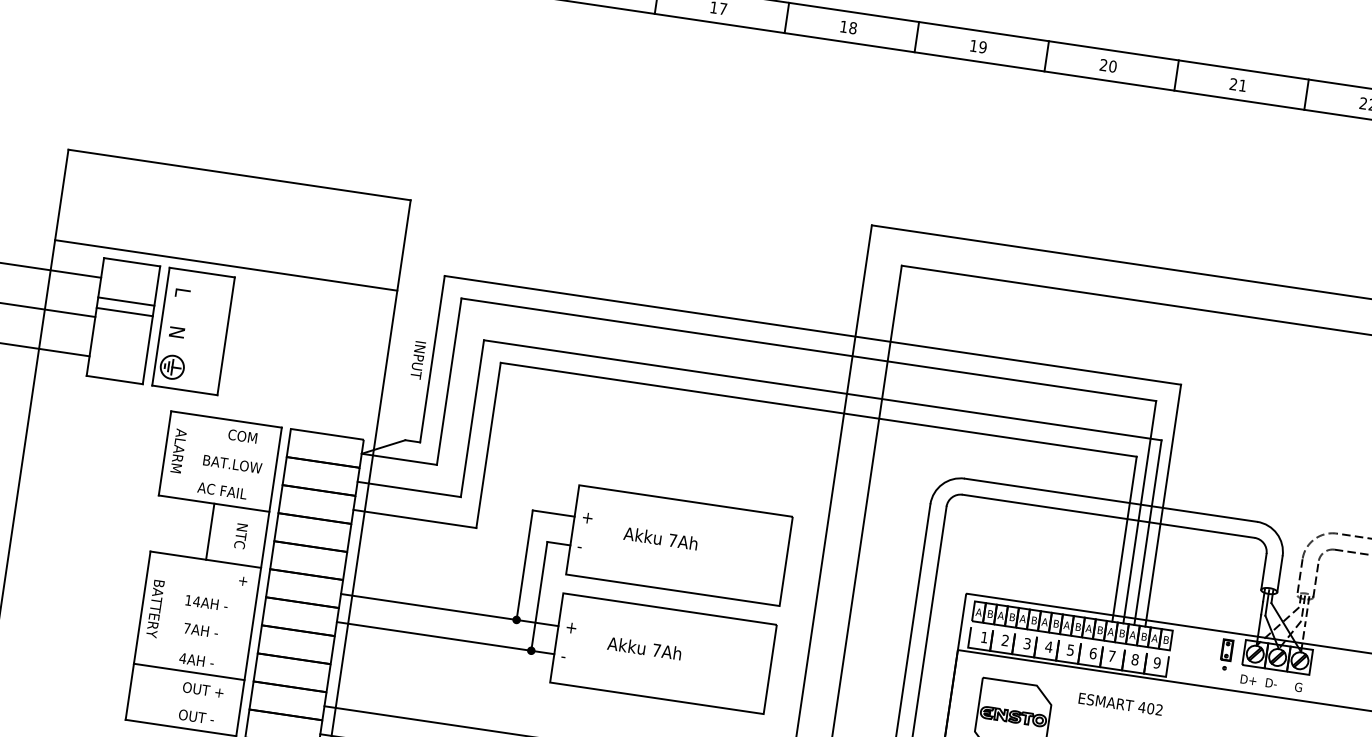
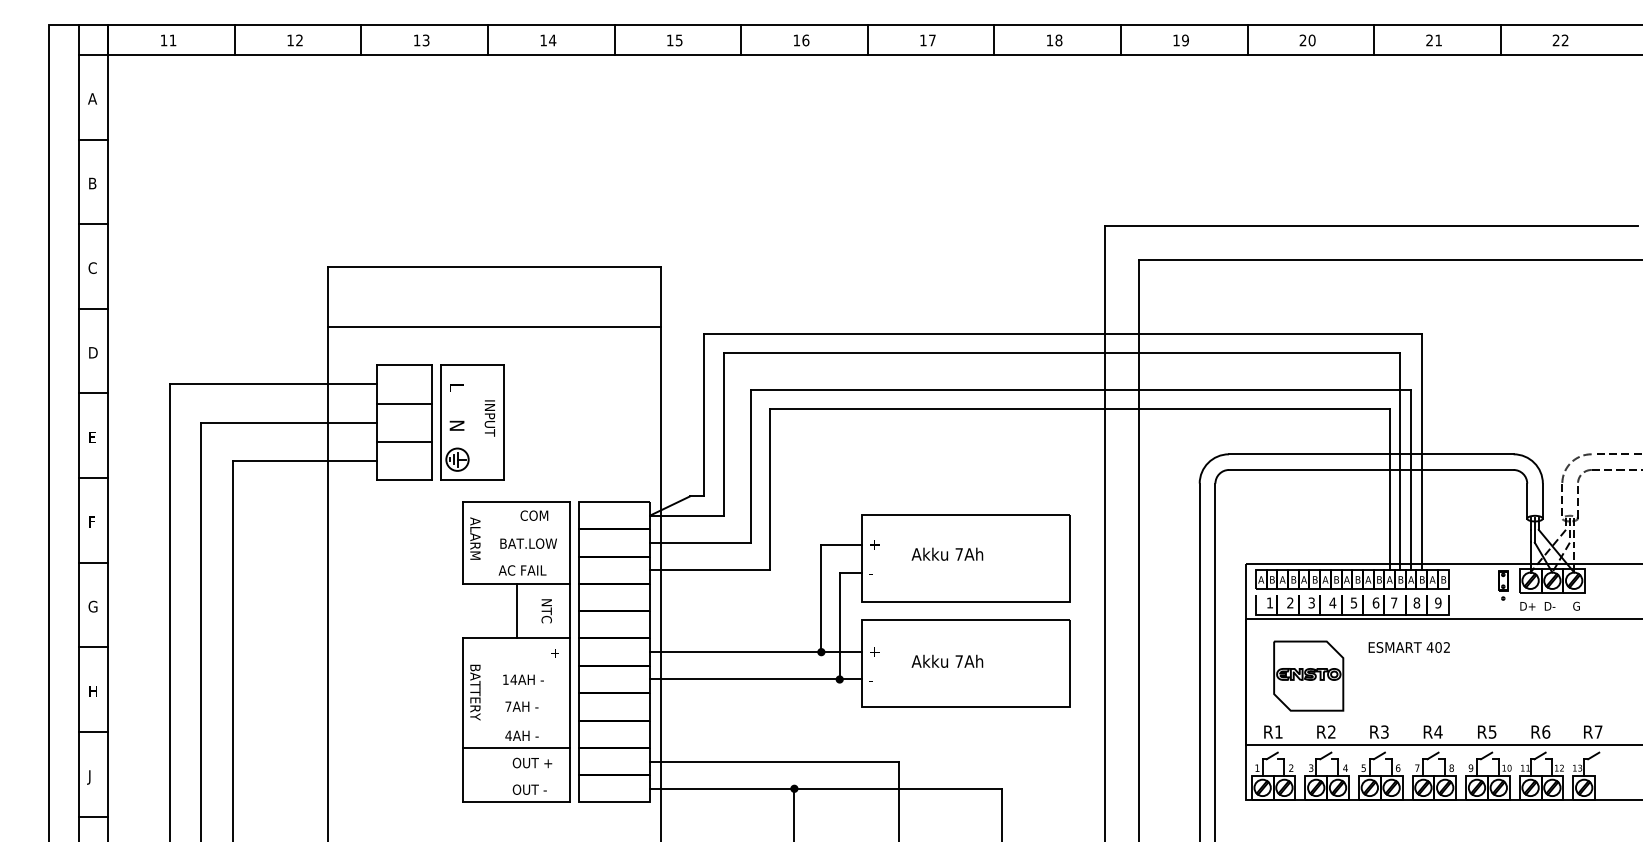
line: (226, 264) -> (494, 326), moved
line: (124, 311) -> (404, 441), moved
text: (417, 360) -> (489, 418), moved

